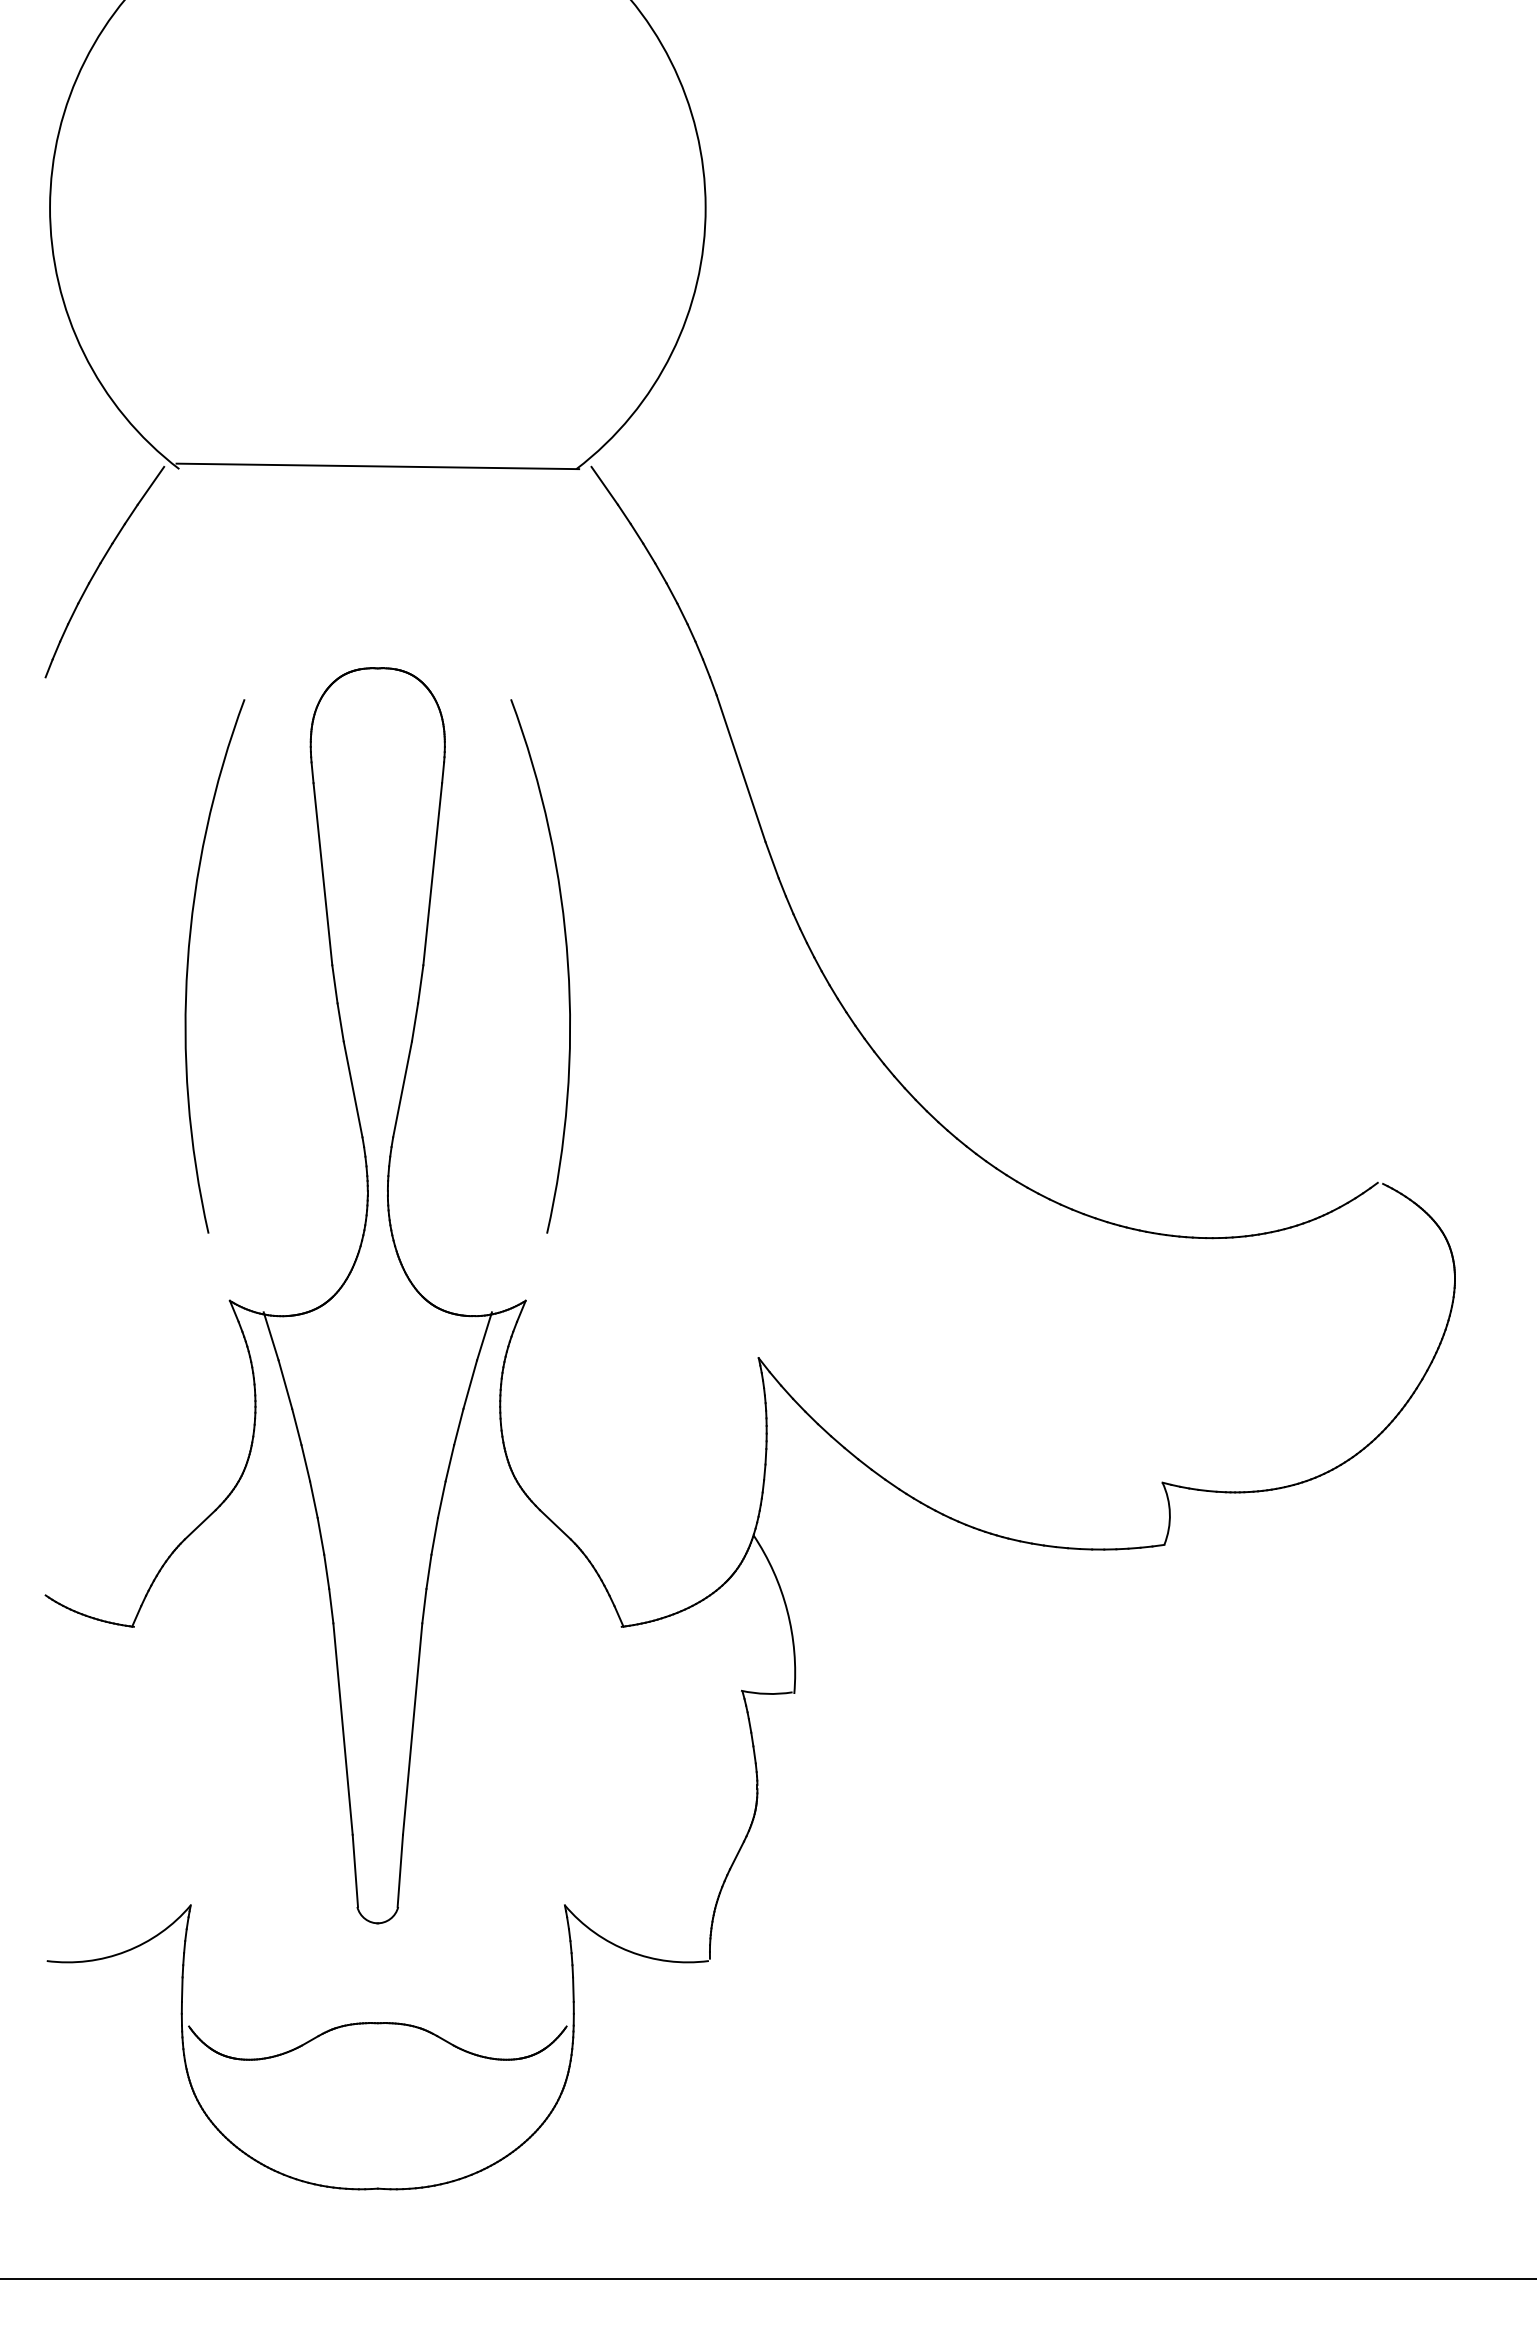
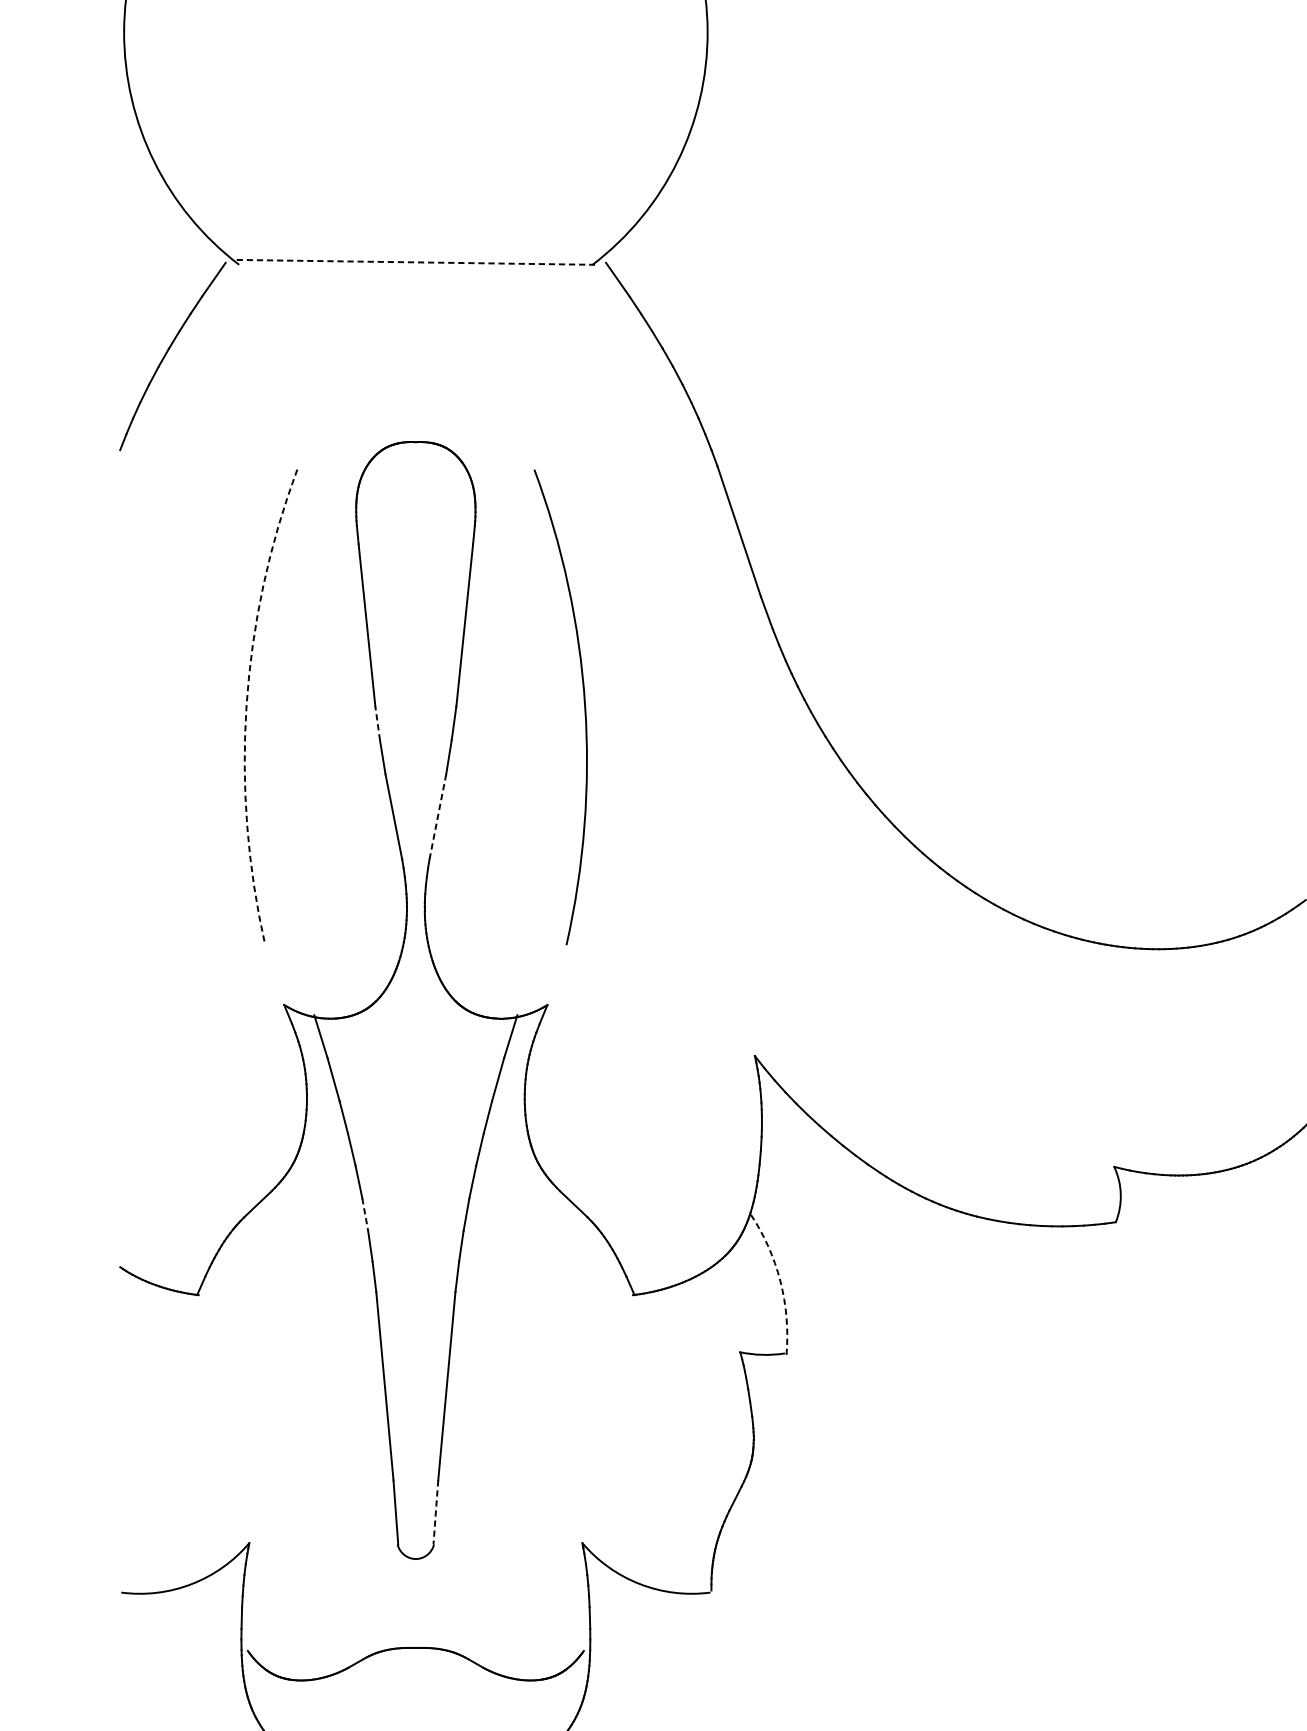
line: (378, 466) -> (416, 262), solid -> dashed
arc: (187, 963) -> (246, 704), solid -> dashed
line: (334, 983) -> (377, 722), solid -> dashed
line: (402, 1089) -> (437, 816), solid -> dashed
line: (320, 1536) -> (364, 1214), solid -> dashed
arc: (787, 1611) -> (780, 1281), solid -> dashed
line: (400, 1871) -> (436, 1512), solid -> dashed

